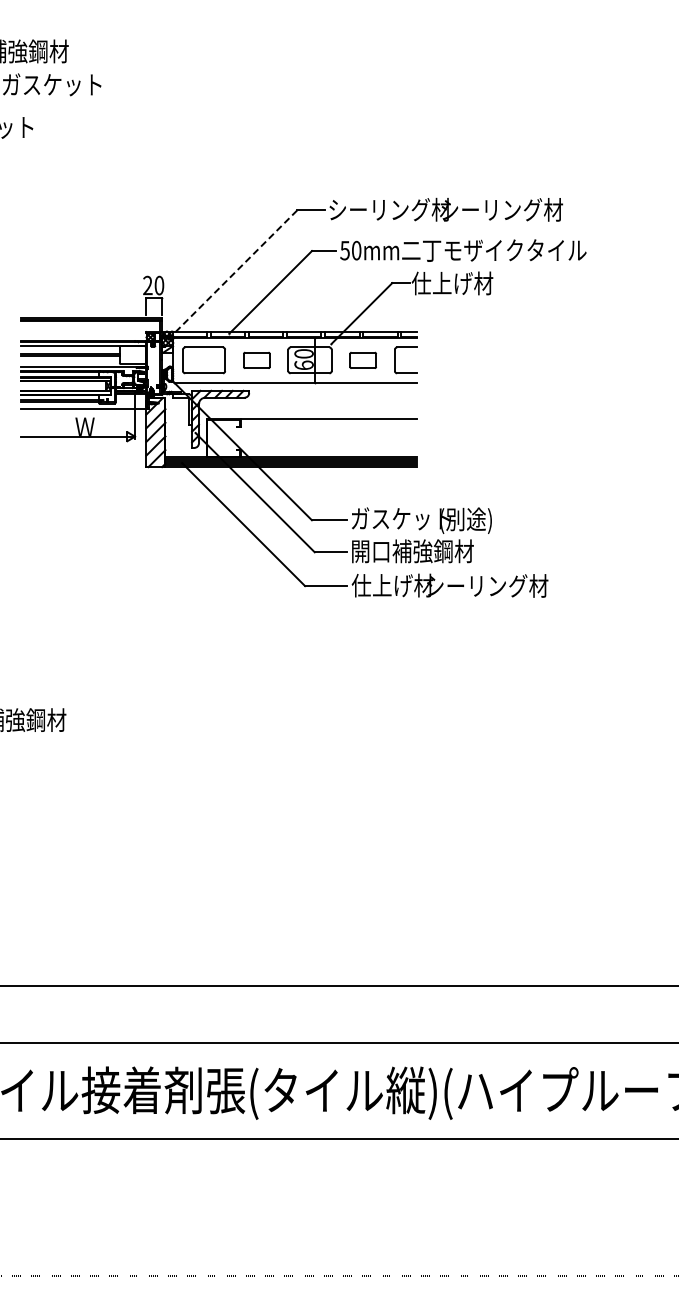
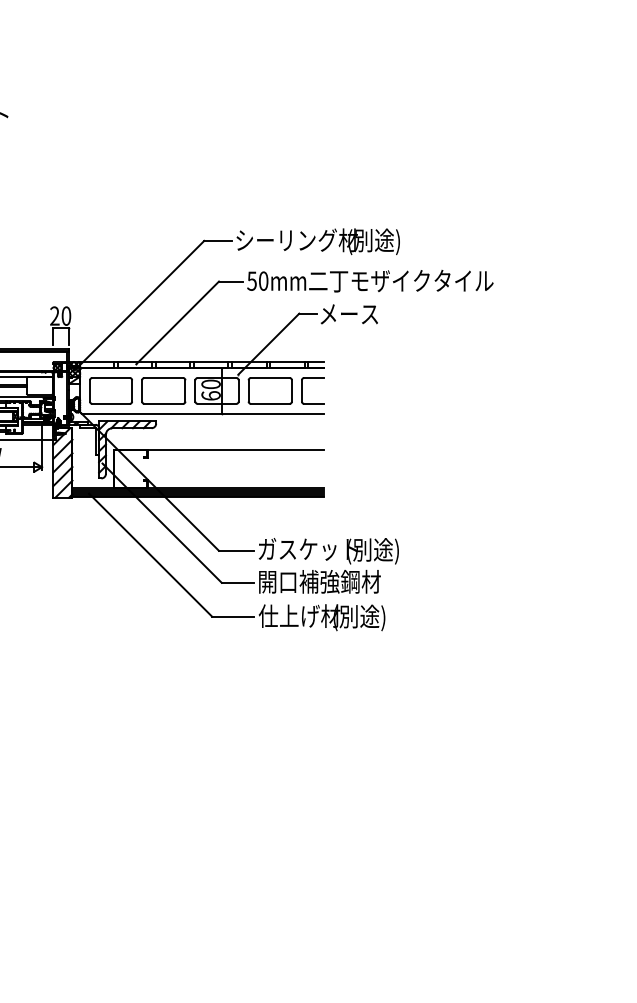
text: (502, 211) -> (409, 242), シーリング材 -> (別途)
line: (232, 275) -> (139, 306), dashed -> solid
text: (452, 283) -> (359, 314), 仕上げ材 -> メース
part: (256, 360) -> (163, 391), size x1.67
part: (362, 360) -> (269, 391), size x1.67
text: (487, 587) -> (394, 618), シーリング材 -> (別途)

